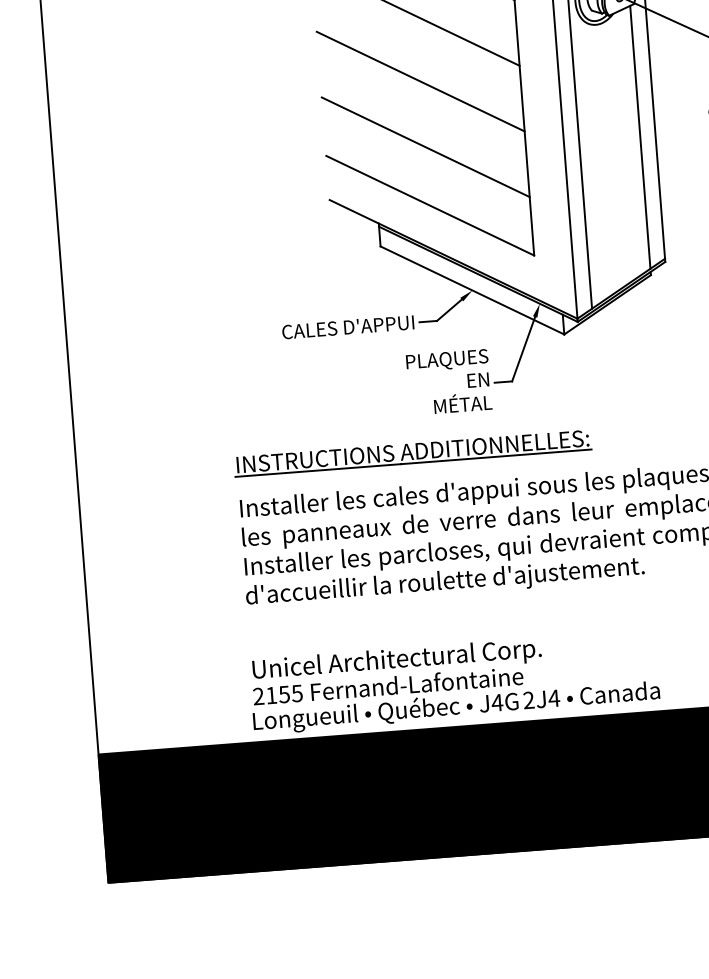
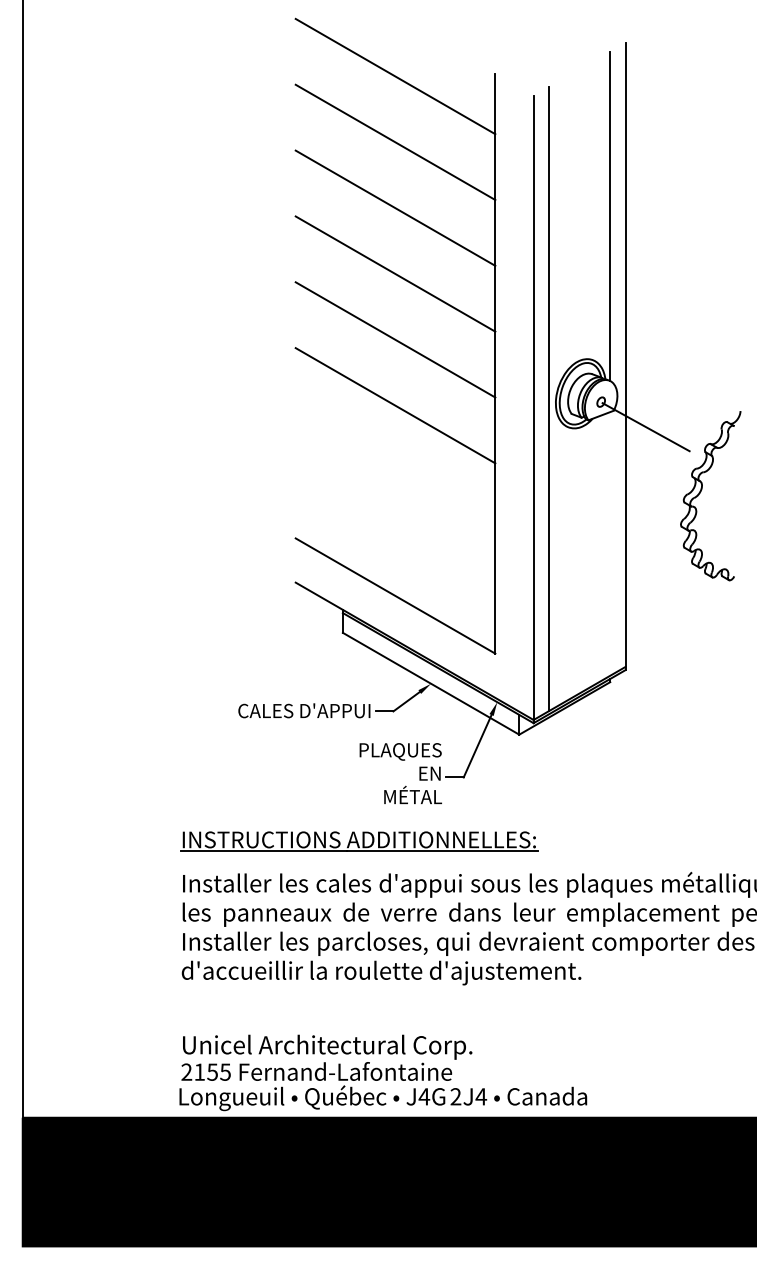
line: (420, 81) -> (395, 471), removed
line: (640, 136) -> (610, 543), removed
line: (425, 147) -> (395, 537), removed

